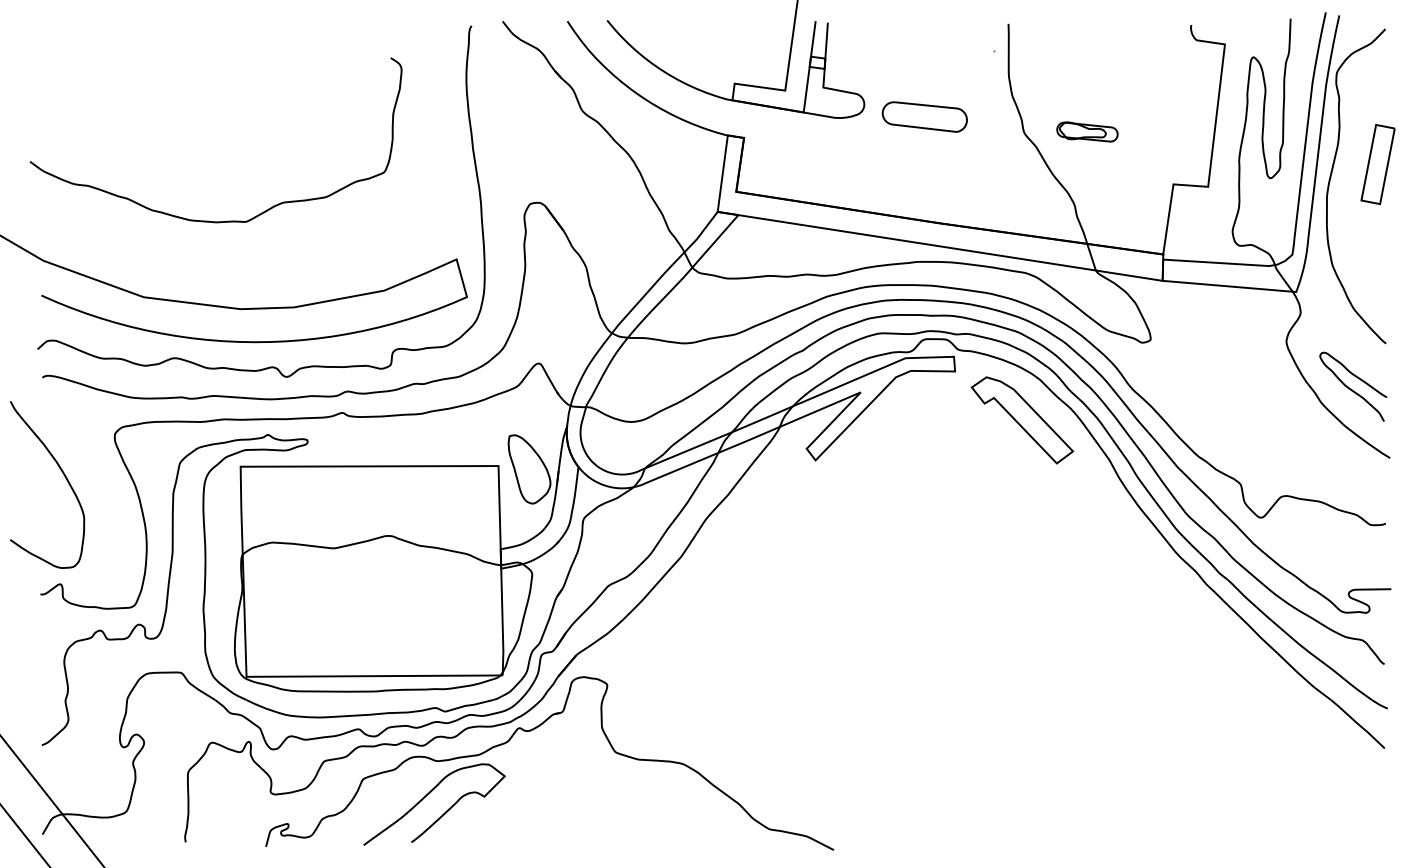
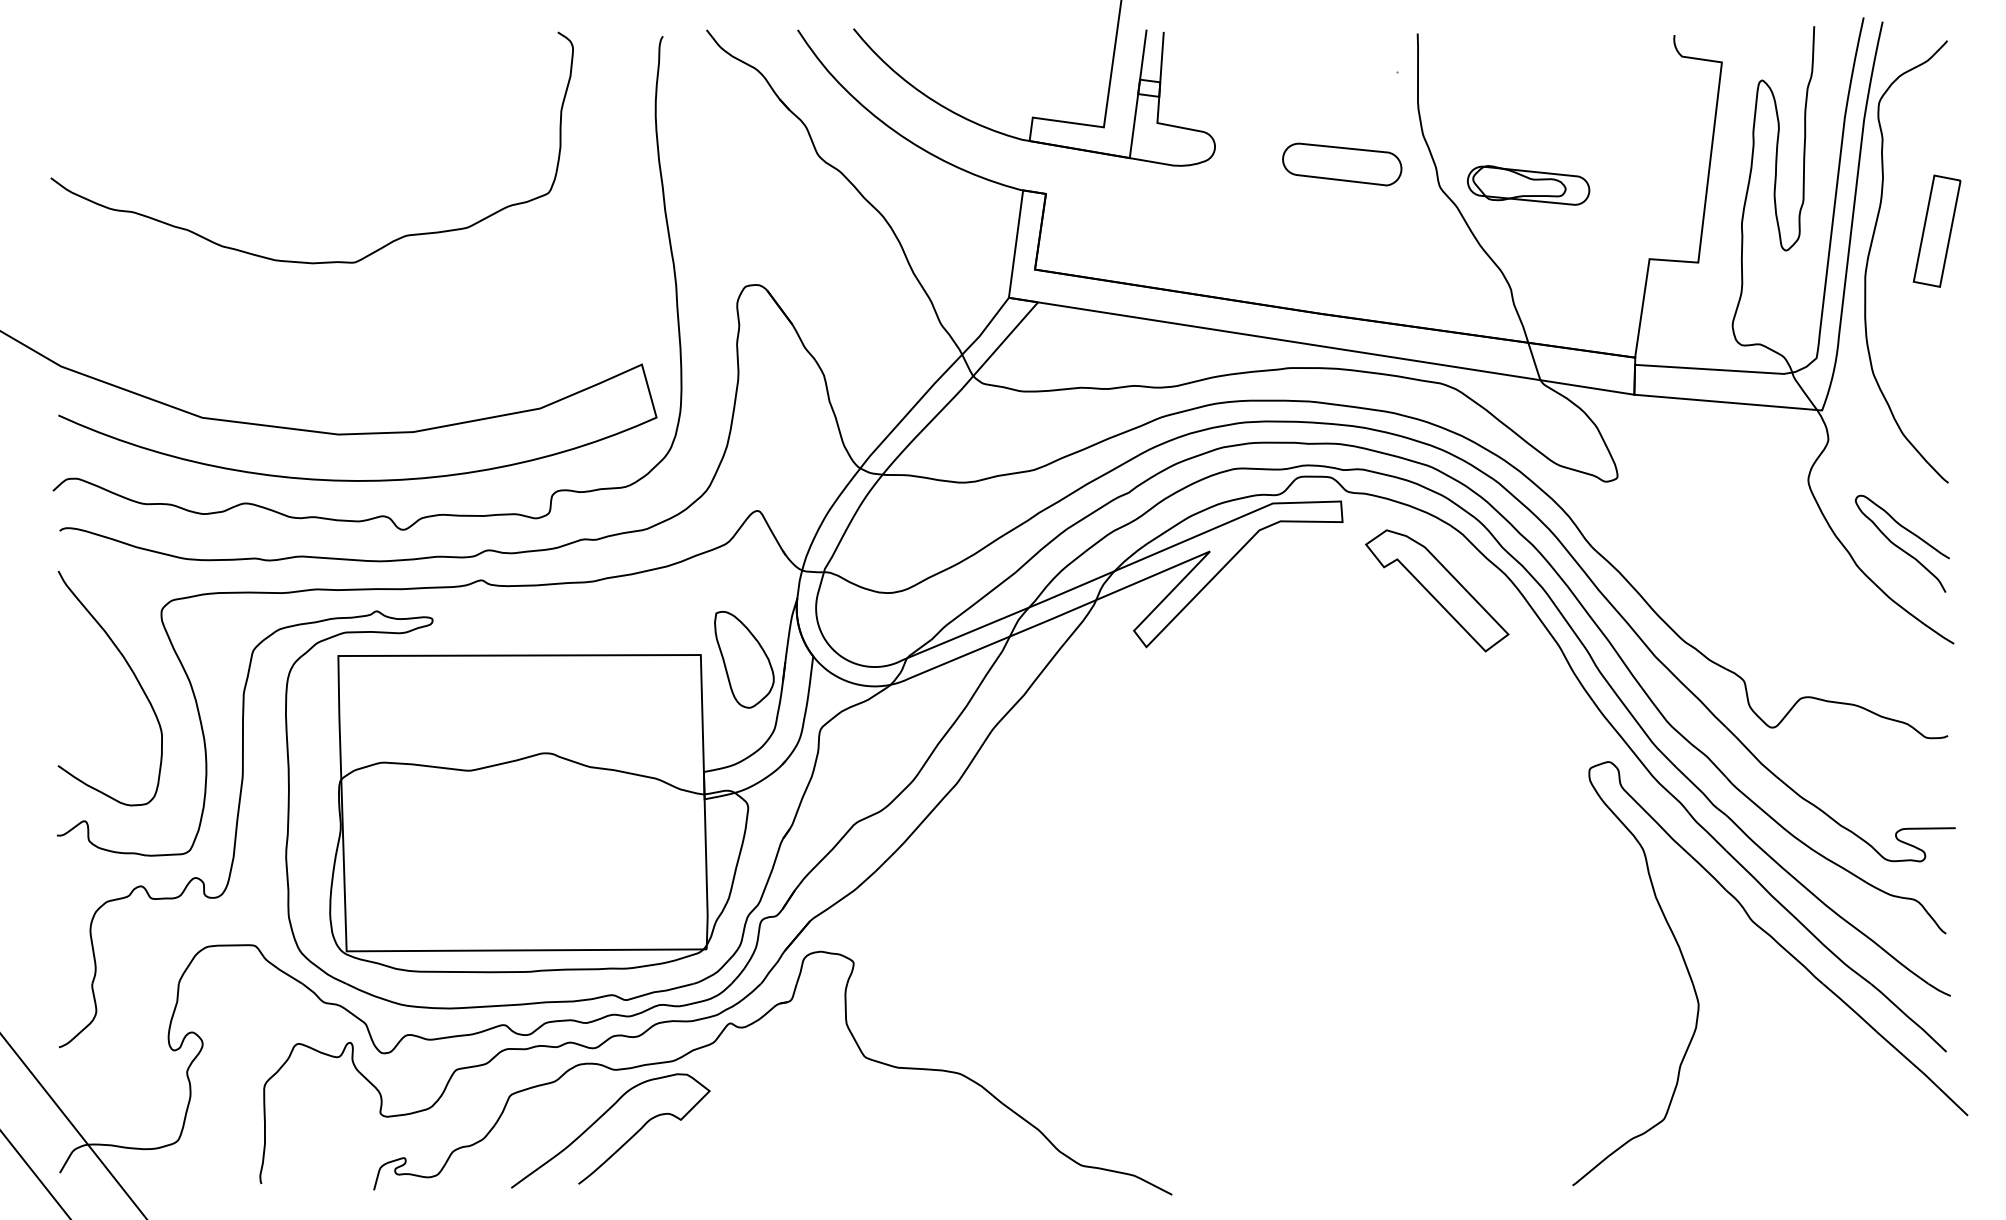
part: (924, 116) -> (1341, 163), moved
part: (1087, 131) -> (1528, 184), size x1.43
curve: (208, 220) -> (301, 260), moved
curve: (63, 475) -> (132, 675), moved
part: (1272, 679) -> (1788, 955), added

